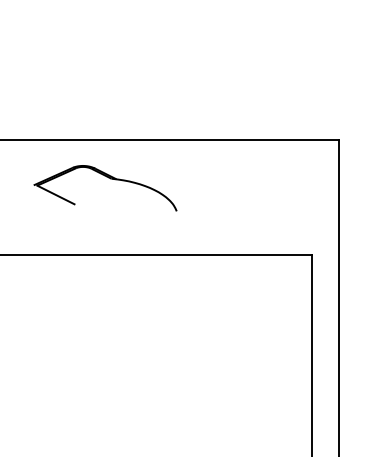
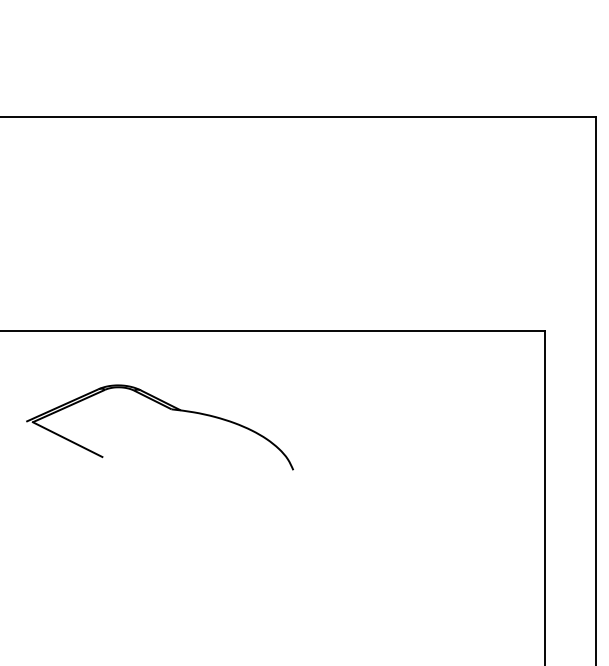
part: (110, 179) -> (169, 410), moved

